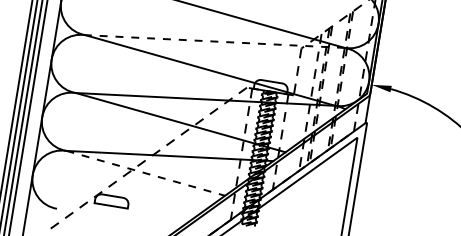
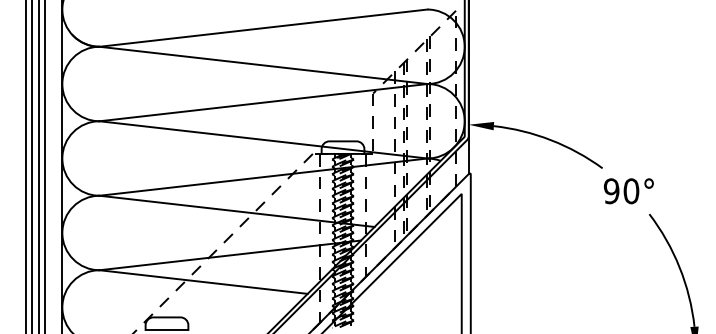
line: (215, 41) -> (263, 102), dashed -> solid
line: (145, 173) -> (203, 282), dashed -> solid

